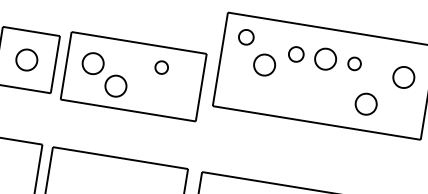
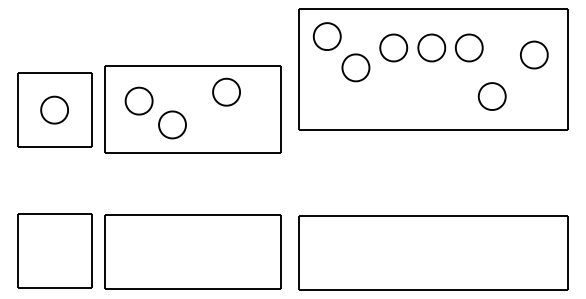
part: (245, 37) -> (326, 36), size x1.43
part: (296, 54) -> (393, 47), size x1.43
part: (354, 63) -> (469, 47), size x1.67
part: (161, 67) -> (226, 91), size x1.67

